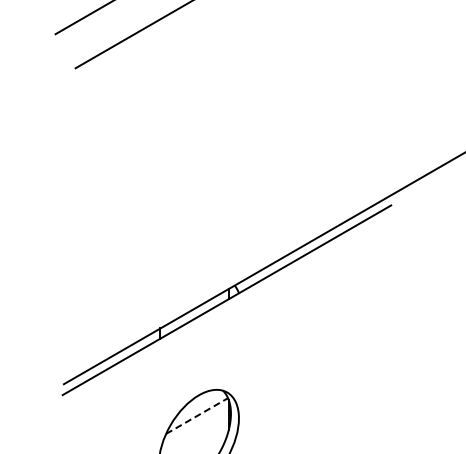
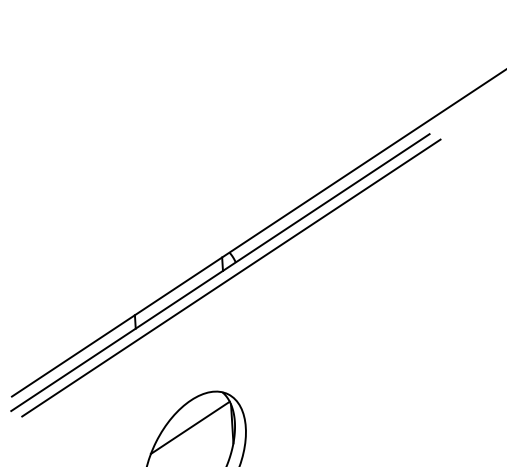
line: (234, 304) -> (230, 277), added
line: (197, 416) -> (190, 428), dashed -> solid

